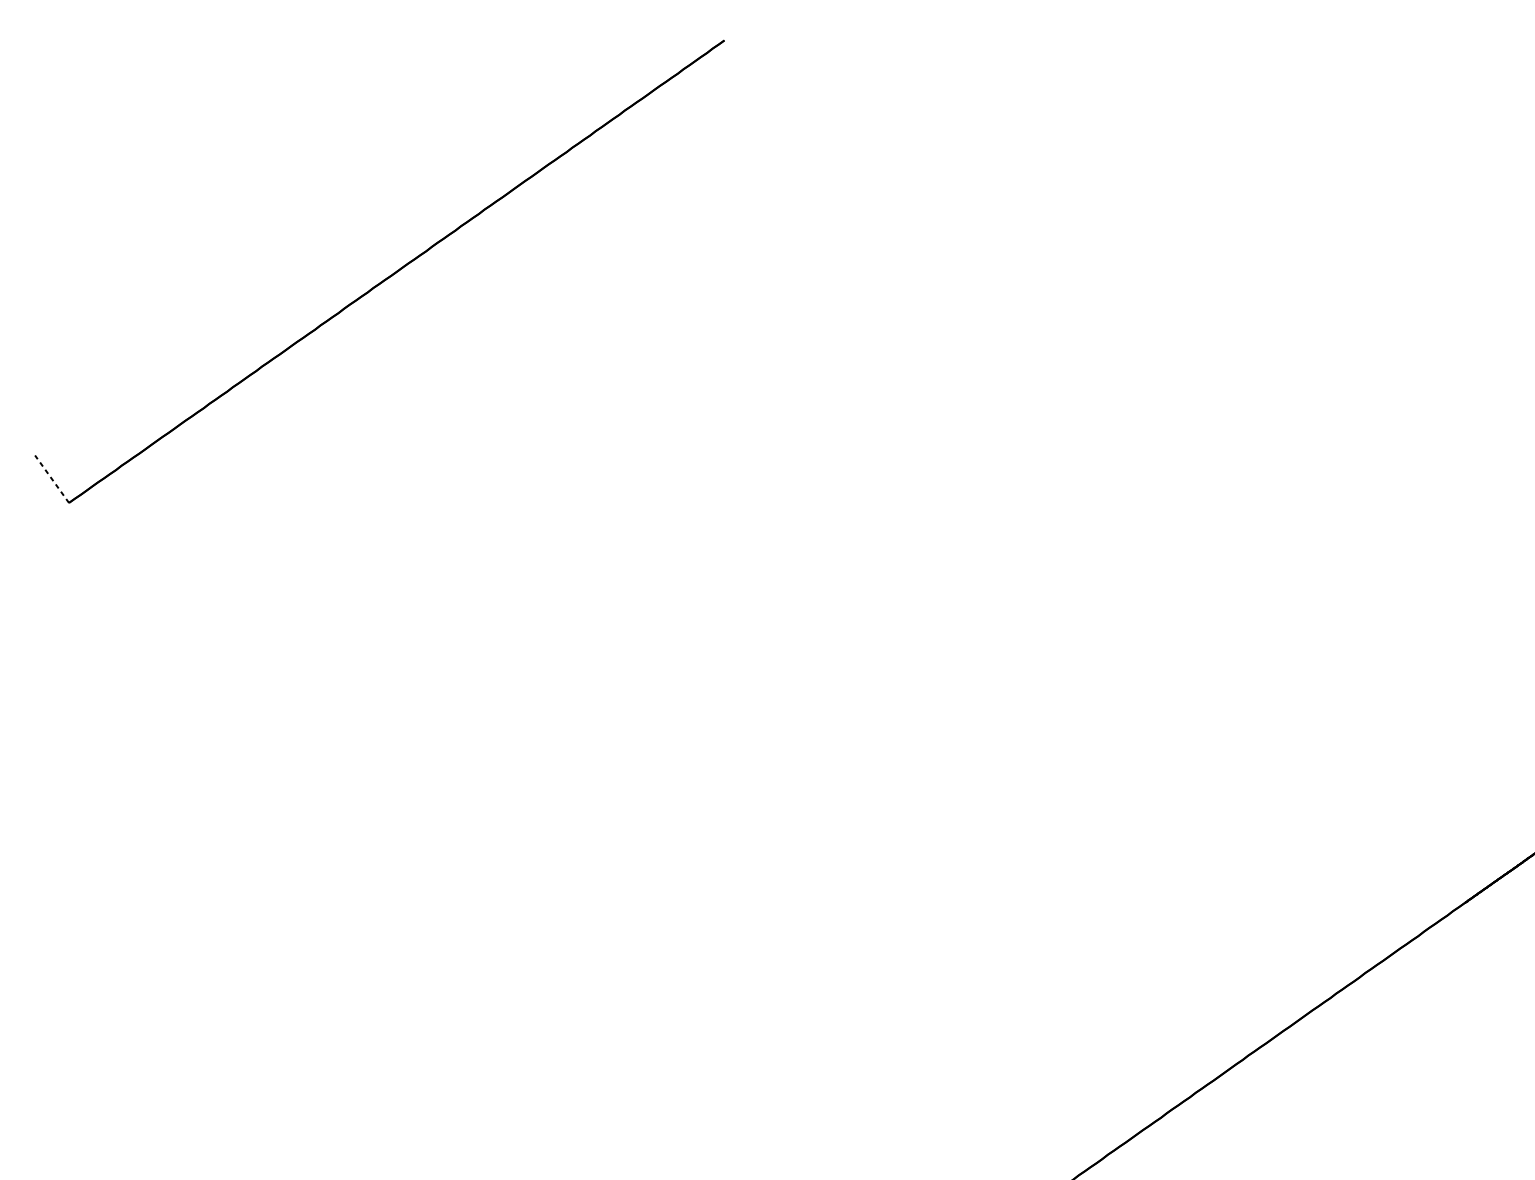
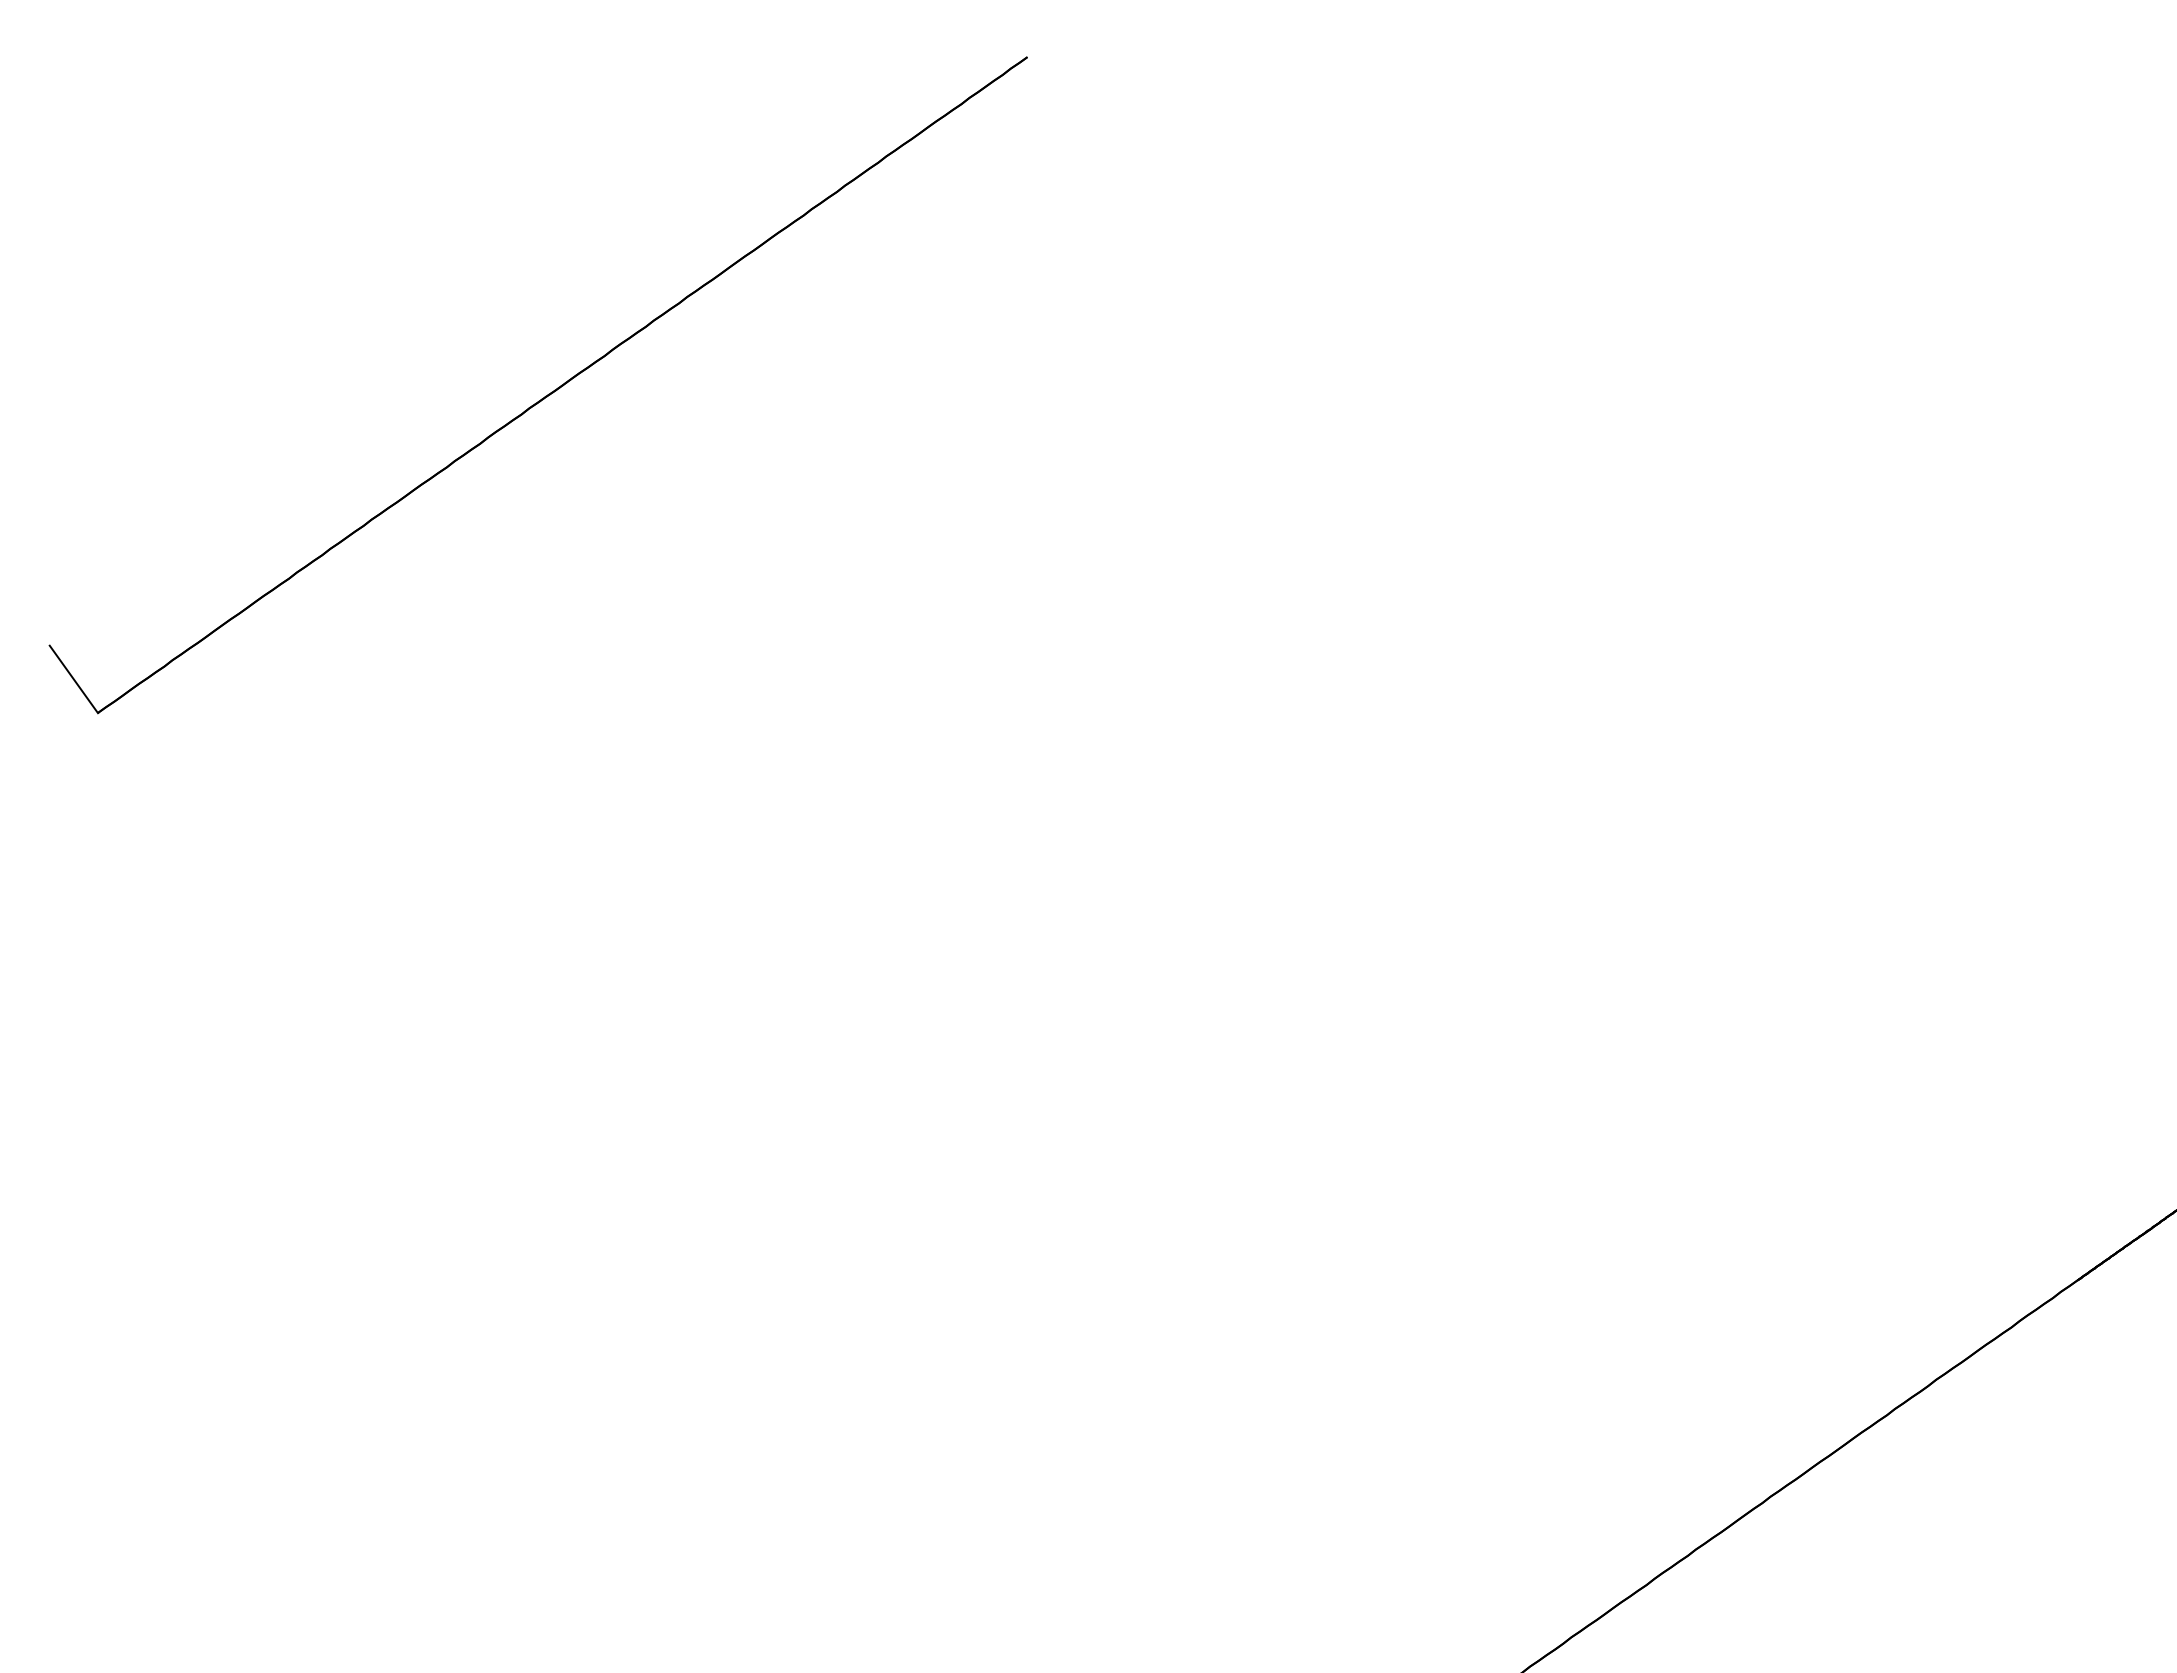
line: (51, 479) -> (73, 679), dashed -> solid

